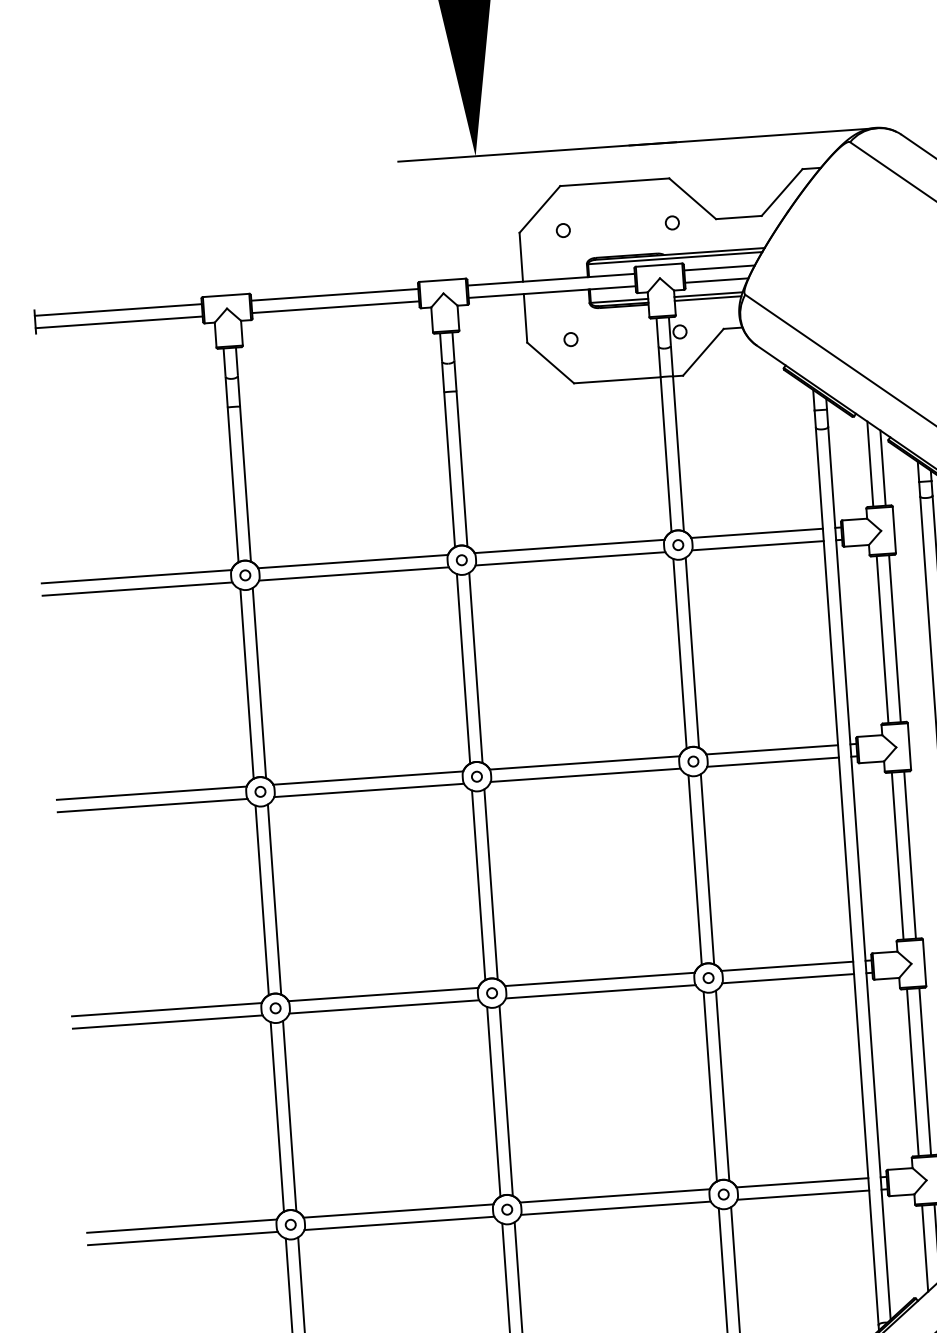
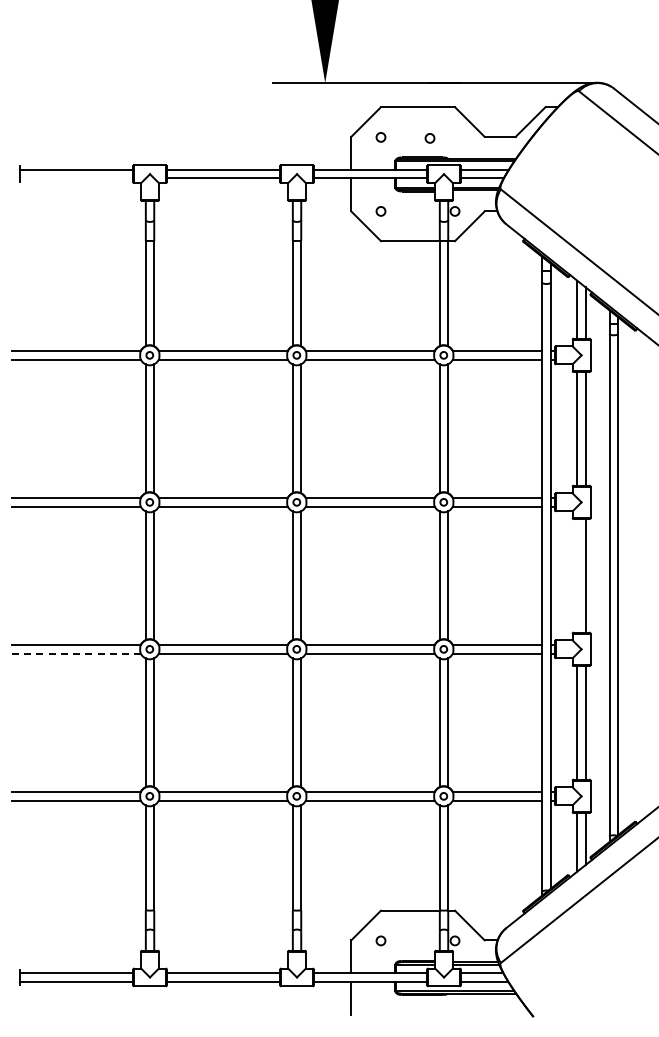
circle: (671, 223) -> (429, 138), moved
line: (119, 322) -> (76, 178), removed
line: (897, 855) -> (577, 575), removed
line: (168, 1021) -> (76, 653), solid -> dashed

